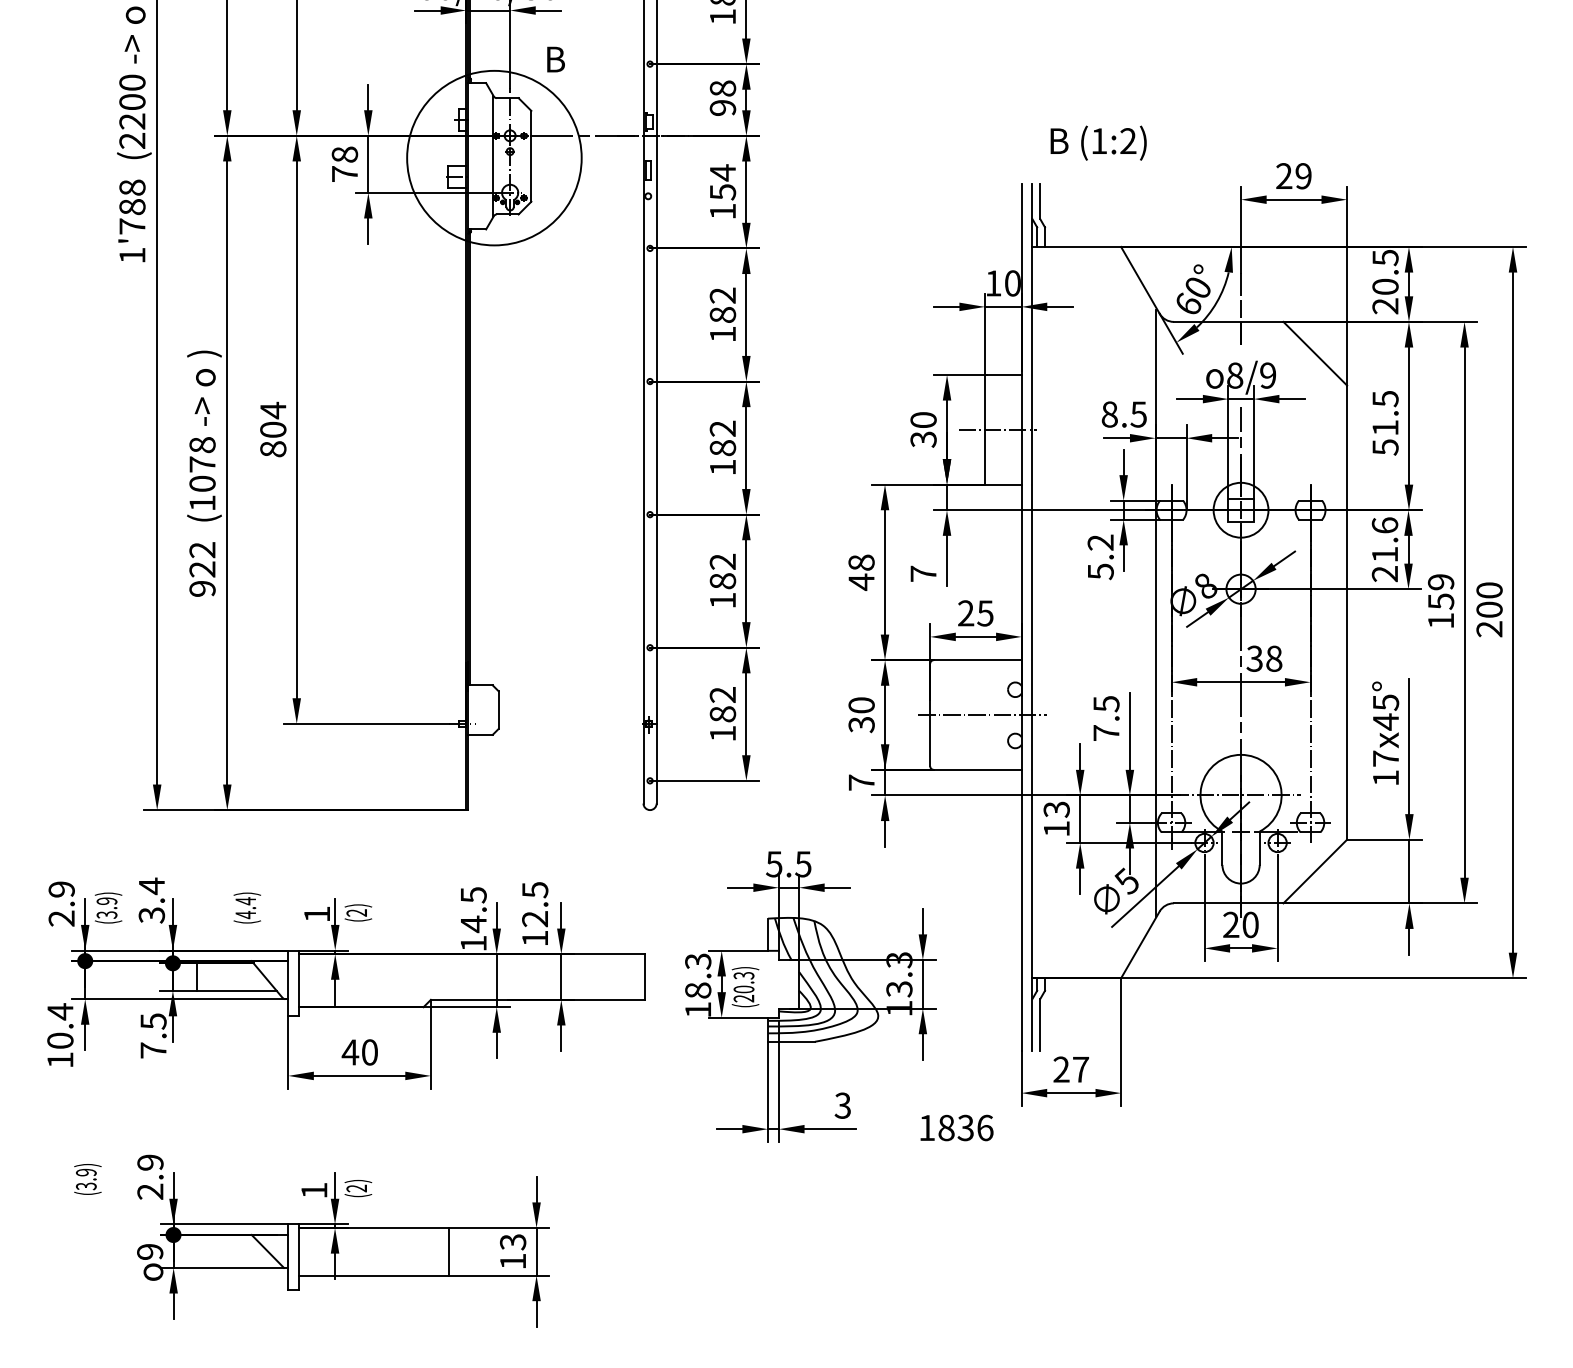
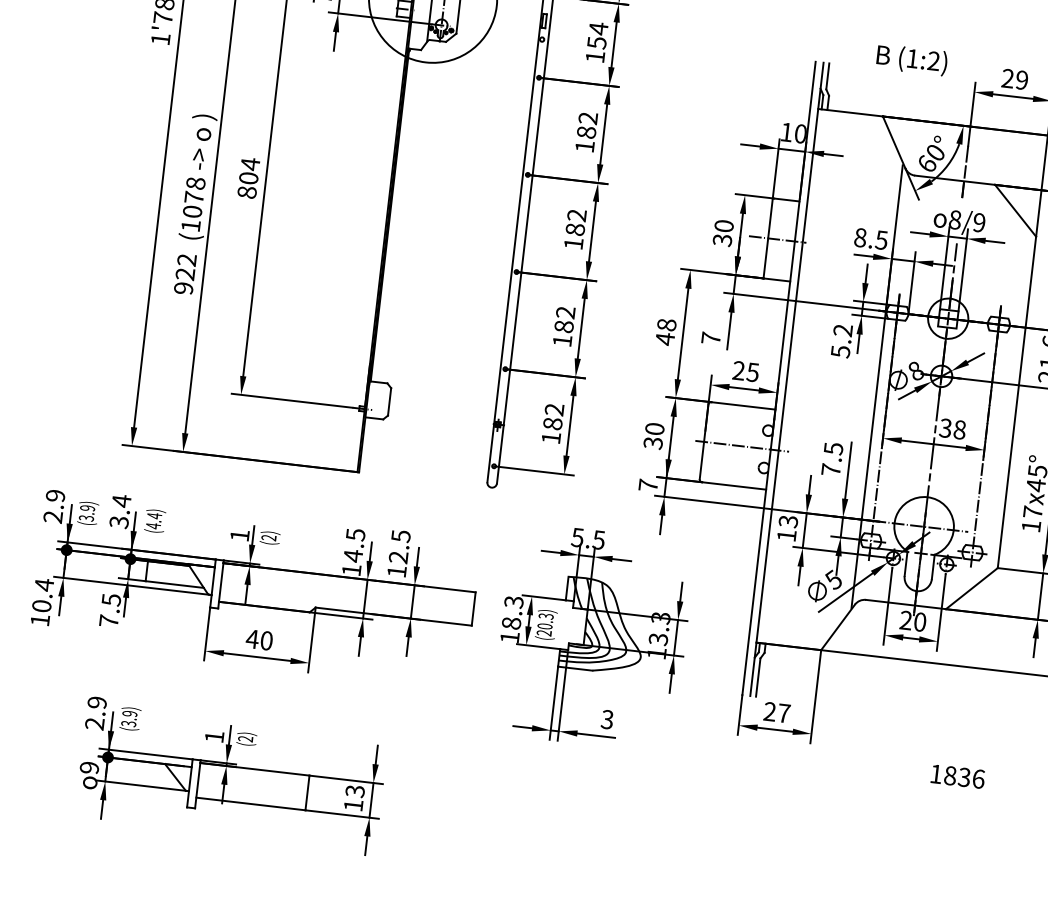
text: (1098, 142) -> (911, 59), moved
text: (246, 907) -> (154, 520), moved
text: (956, 1127) -> (957, 776), moved
text: (87, 1179) -> (130, 718), moved

